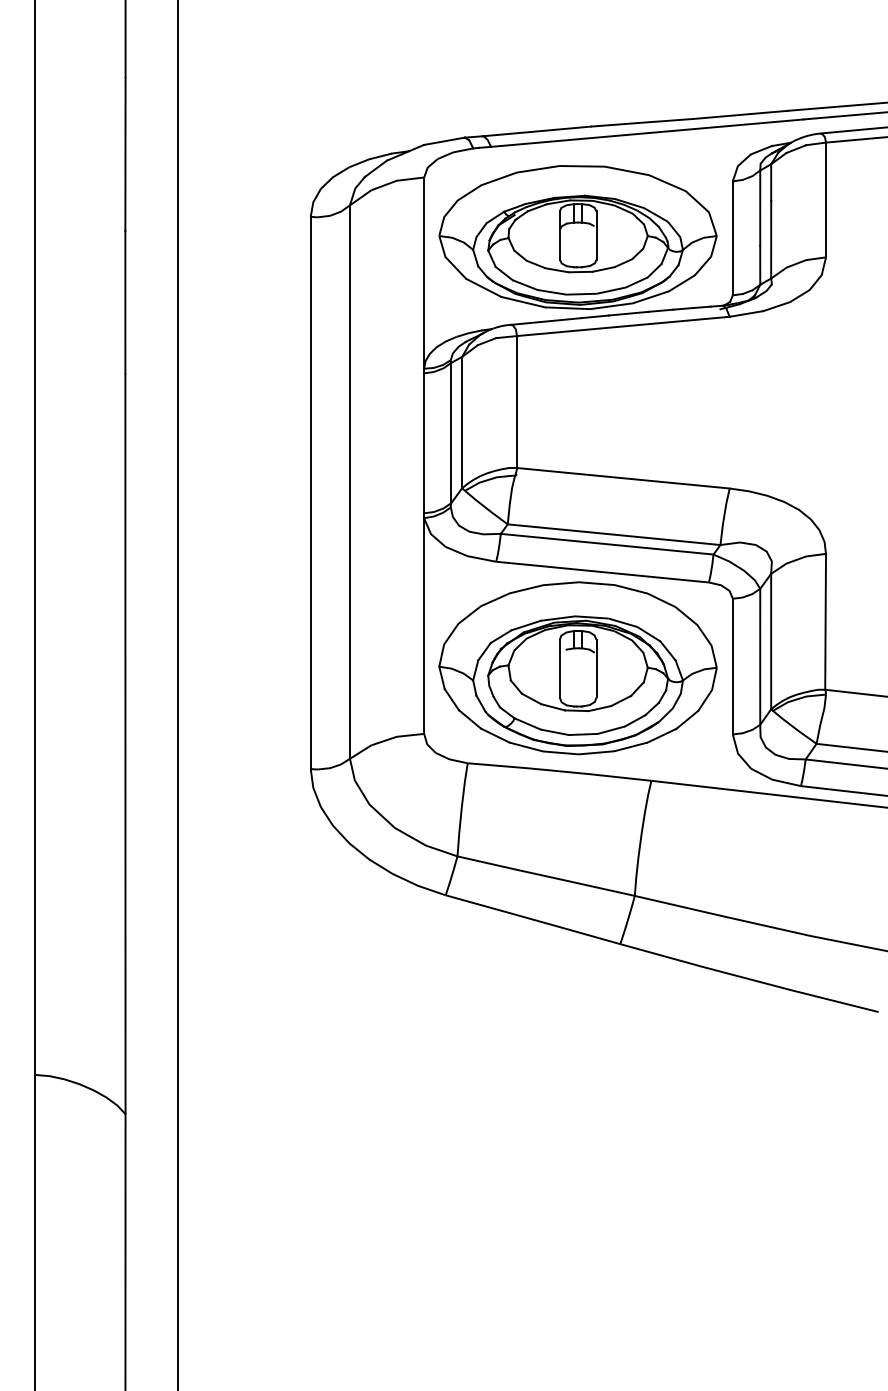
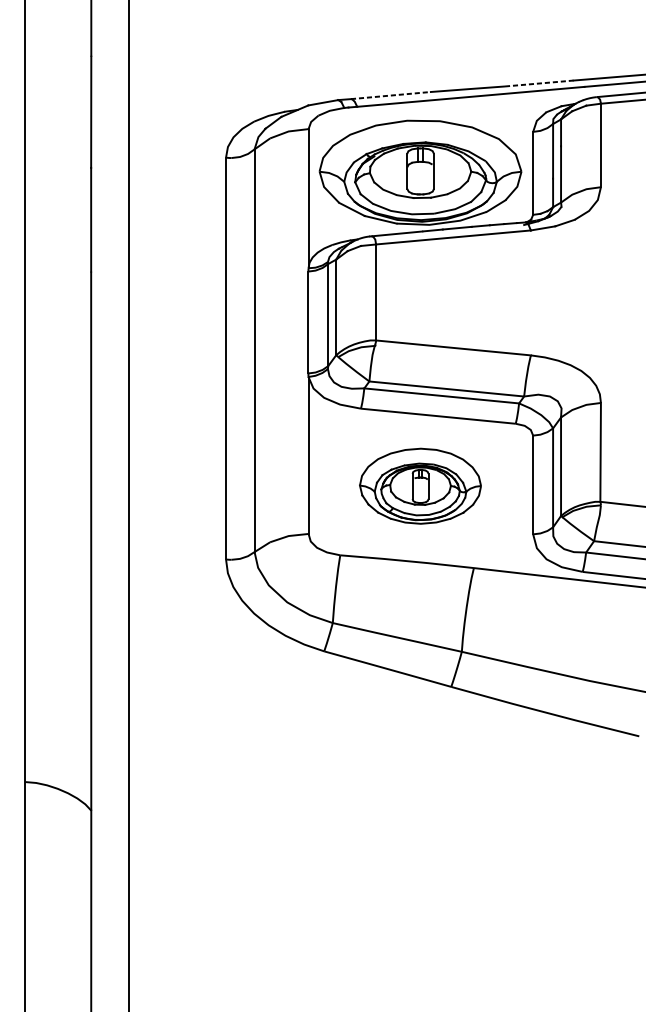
line: (741, 114) -> (539, 83), solid -> dashed
line: (537, 131) -> (391, 95), solid -> dashed
part: (577, 668) -> (420, 486), size x0.6

